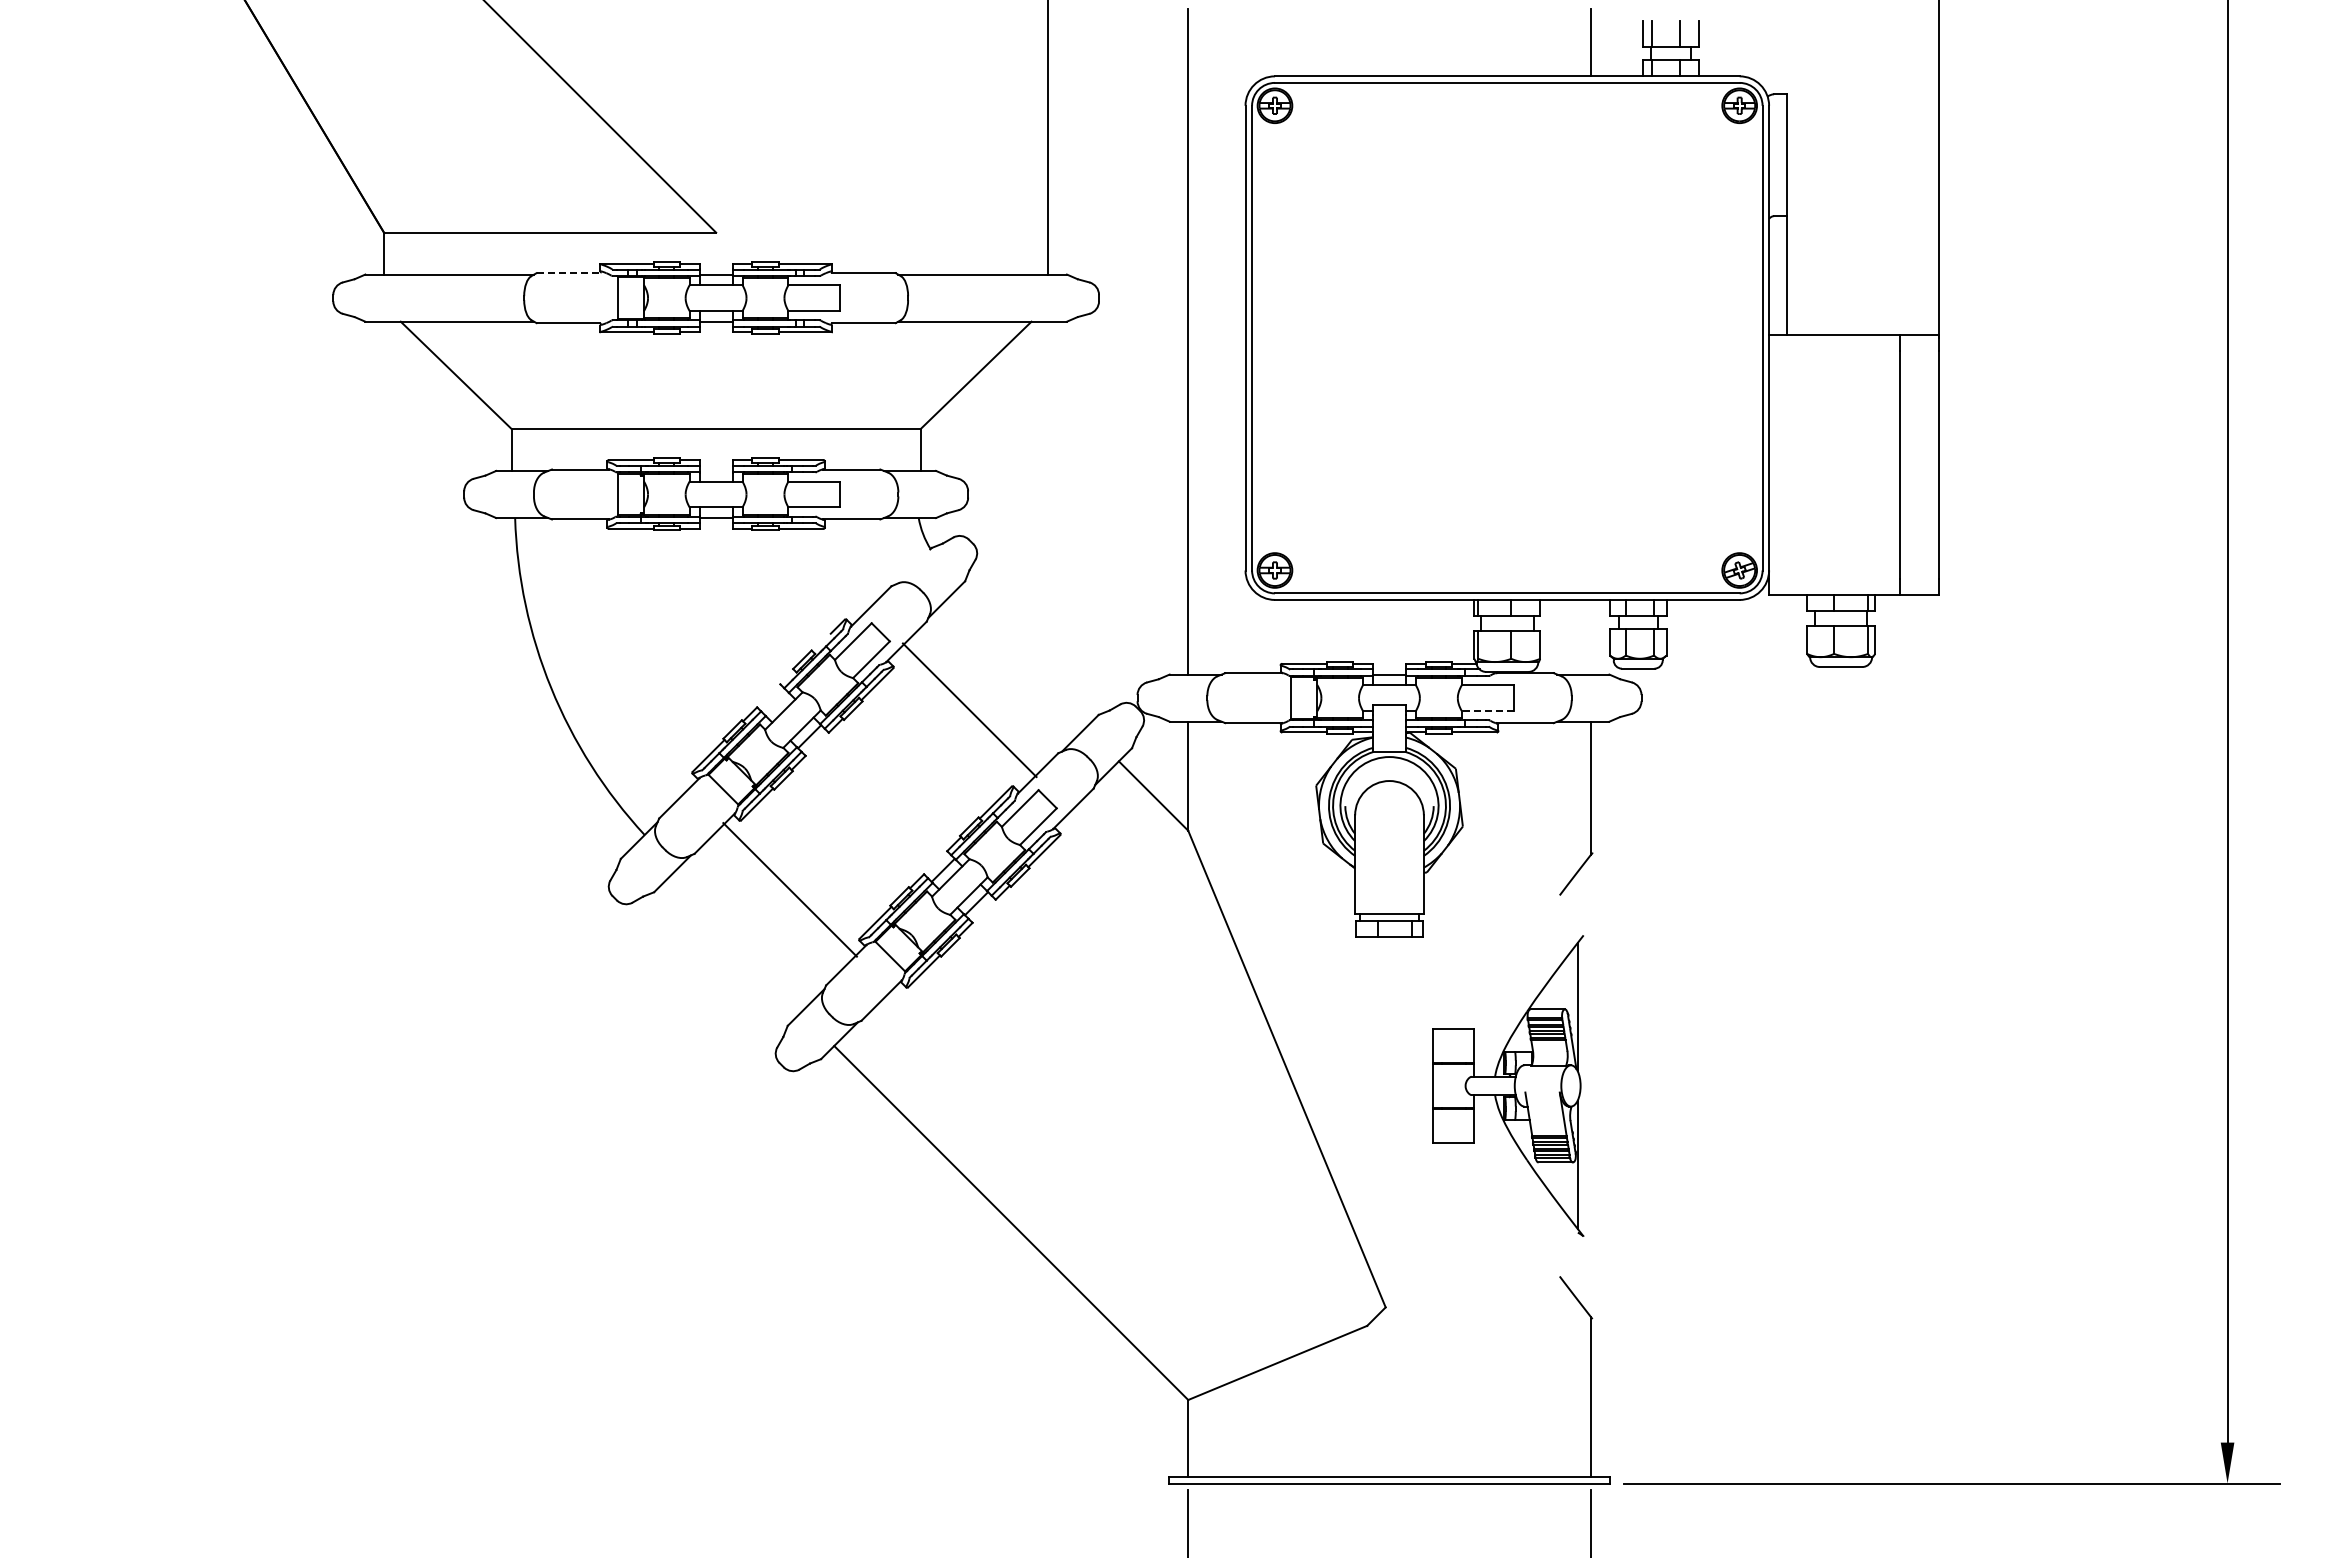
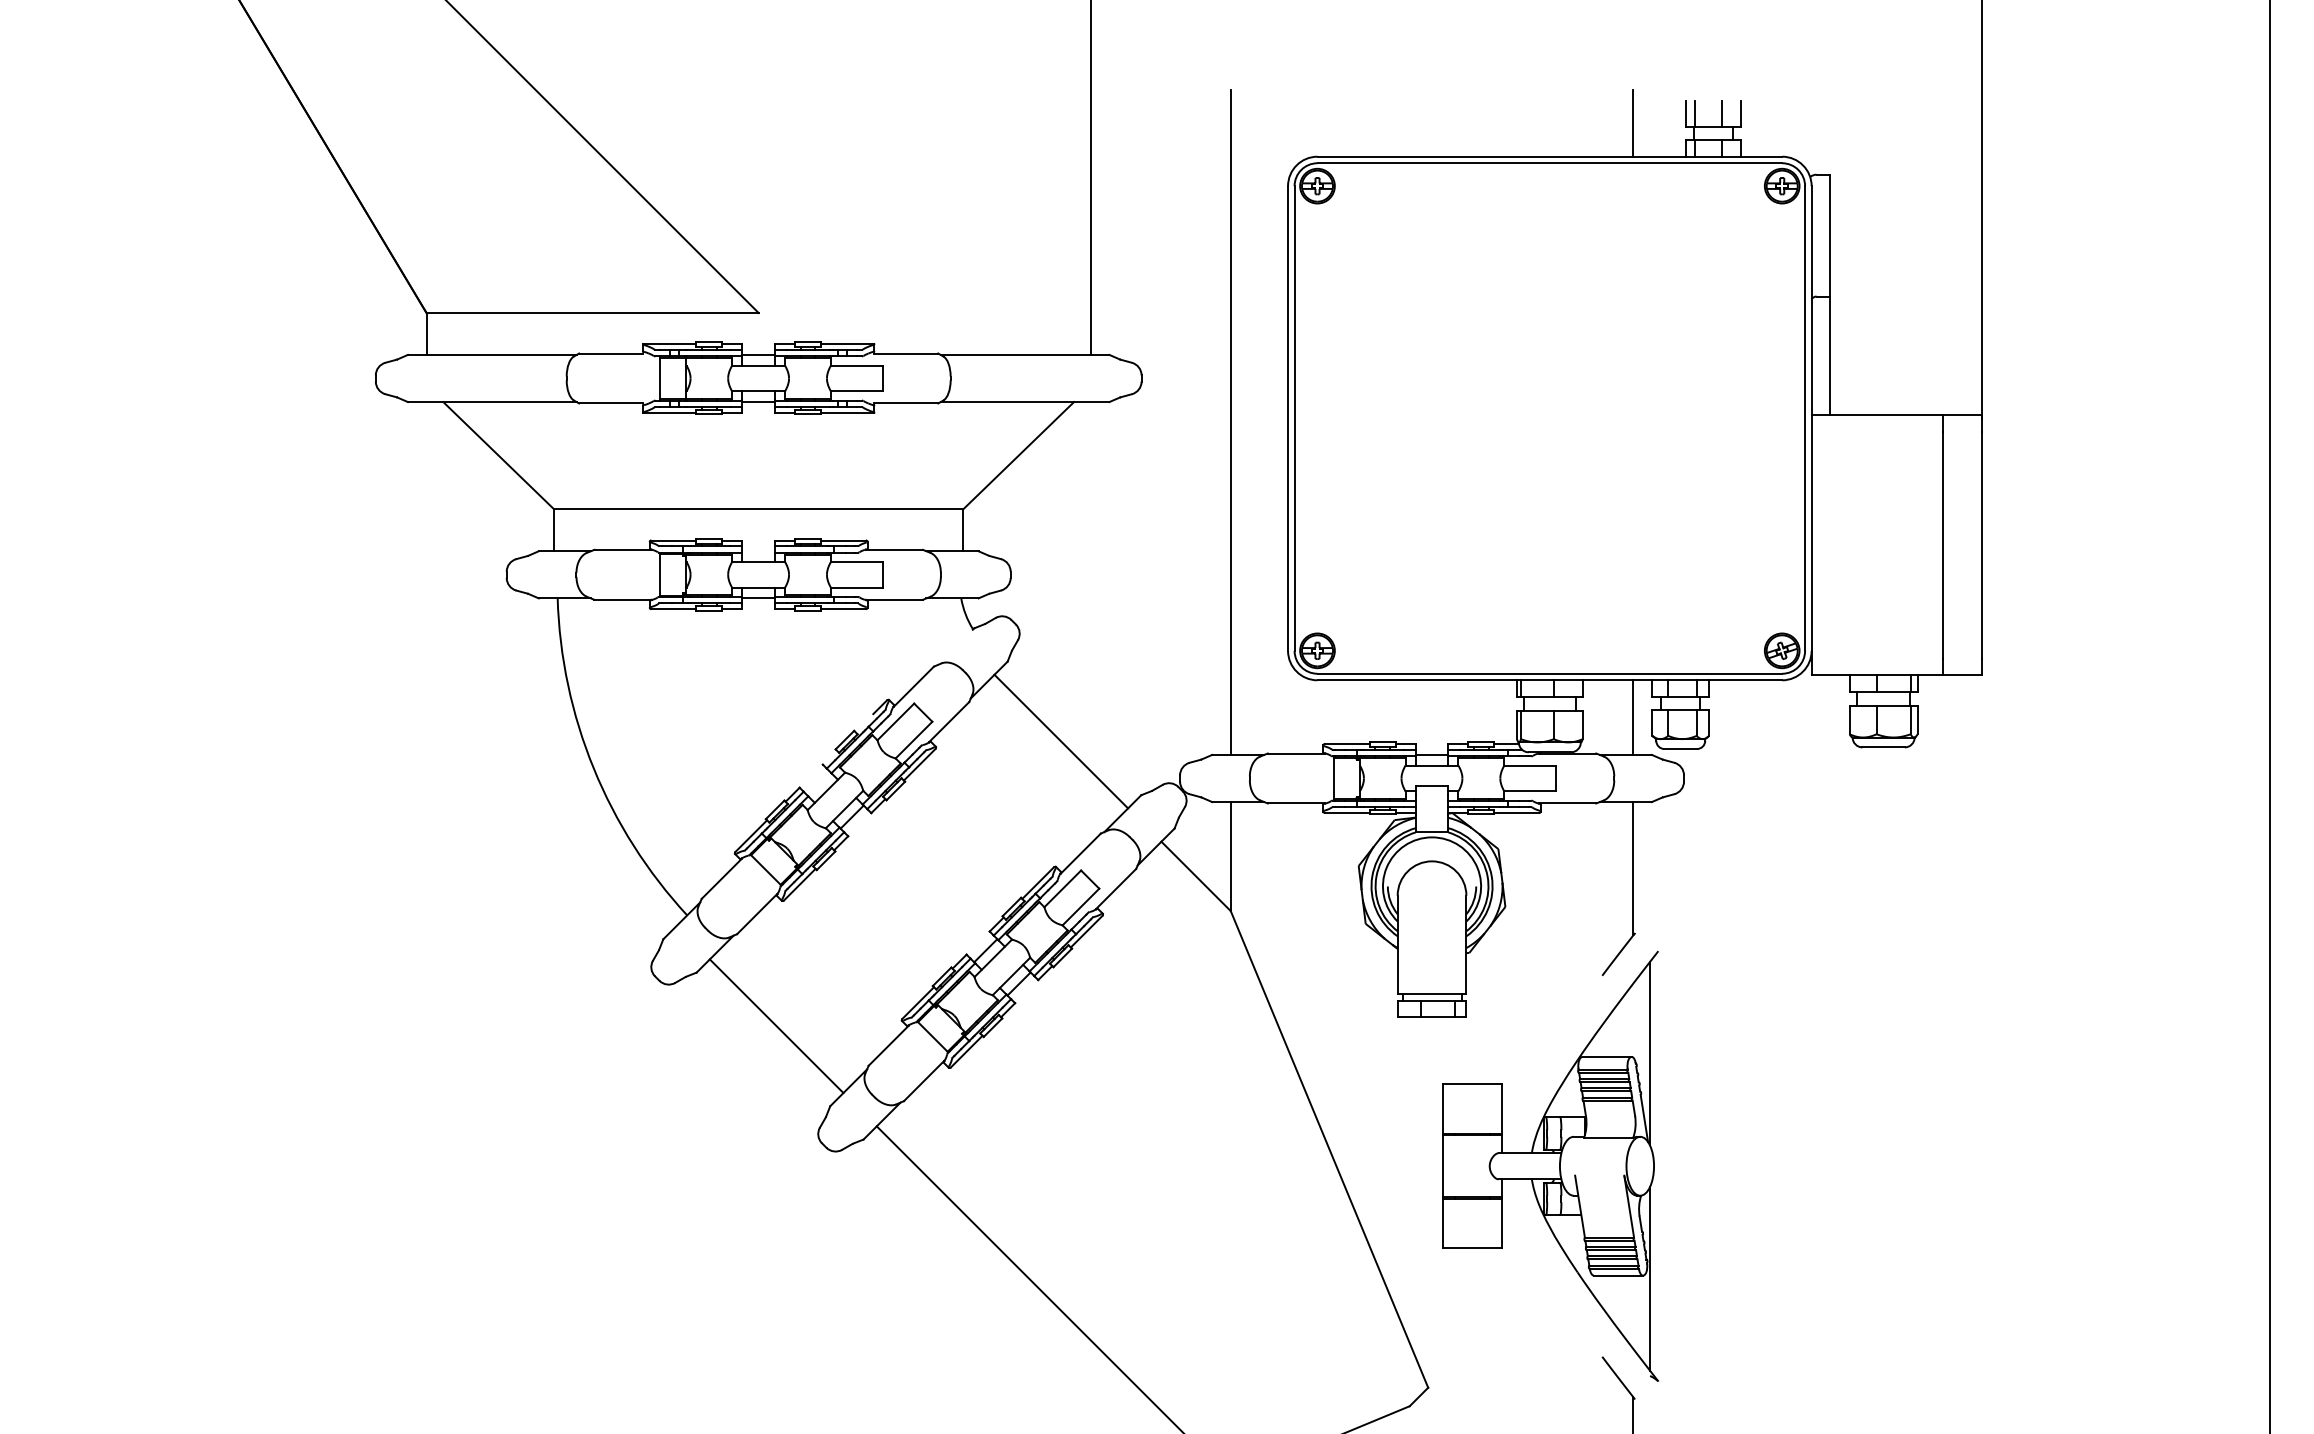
line: (568, 273) -> (611, 353), dashed -> solid
line: (1590, 636) -> (1633, 716), added
line: (969, 710) -> (1061, 741), moved
line: (1487, 710) -> (1530, 790), dashed -> solid
line: (789, 889) -> (776, 1025), moved
part: (1508, 1085) -> (1551, 1165), size x1.43

